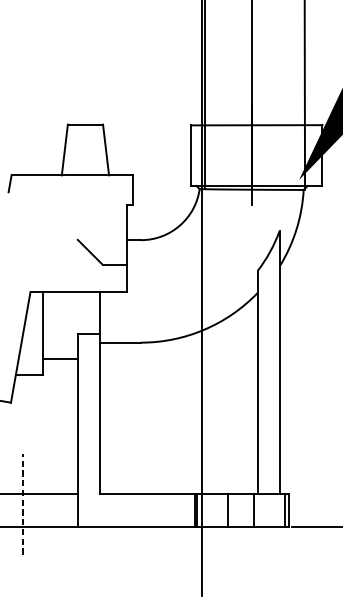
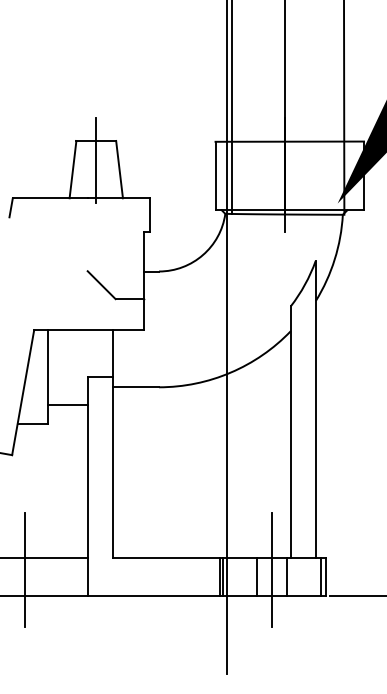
line: (85, 141) -> (96, 160), added
line: (241, 503) -> (272, 569), added
line: (22, 504) -> (25, 570), dashed -> solid

